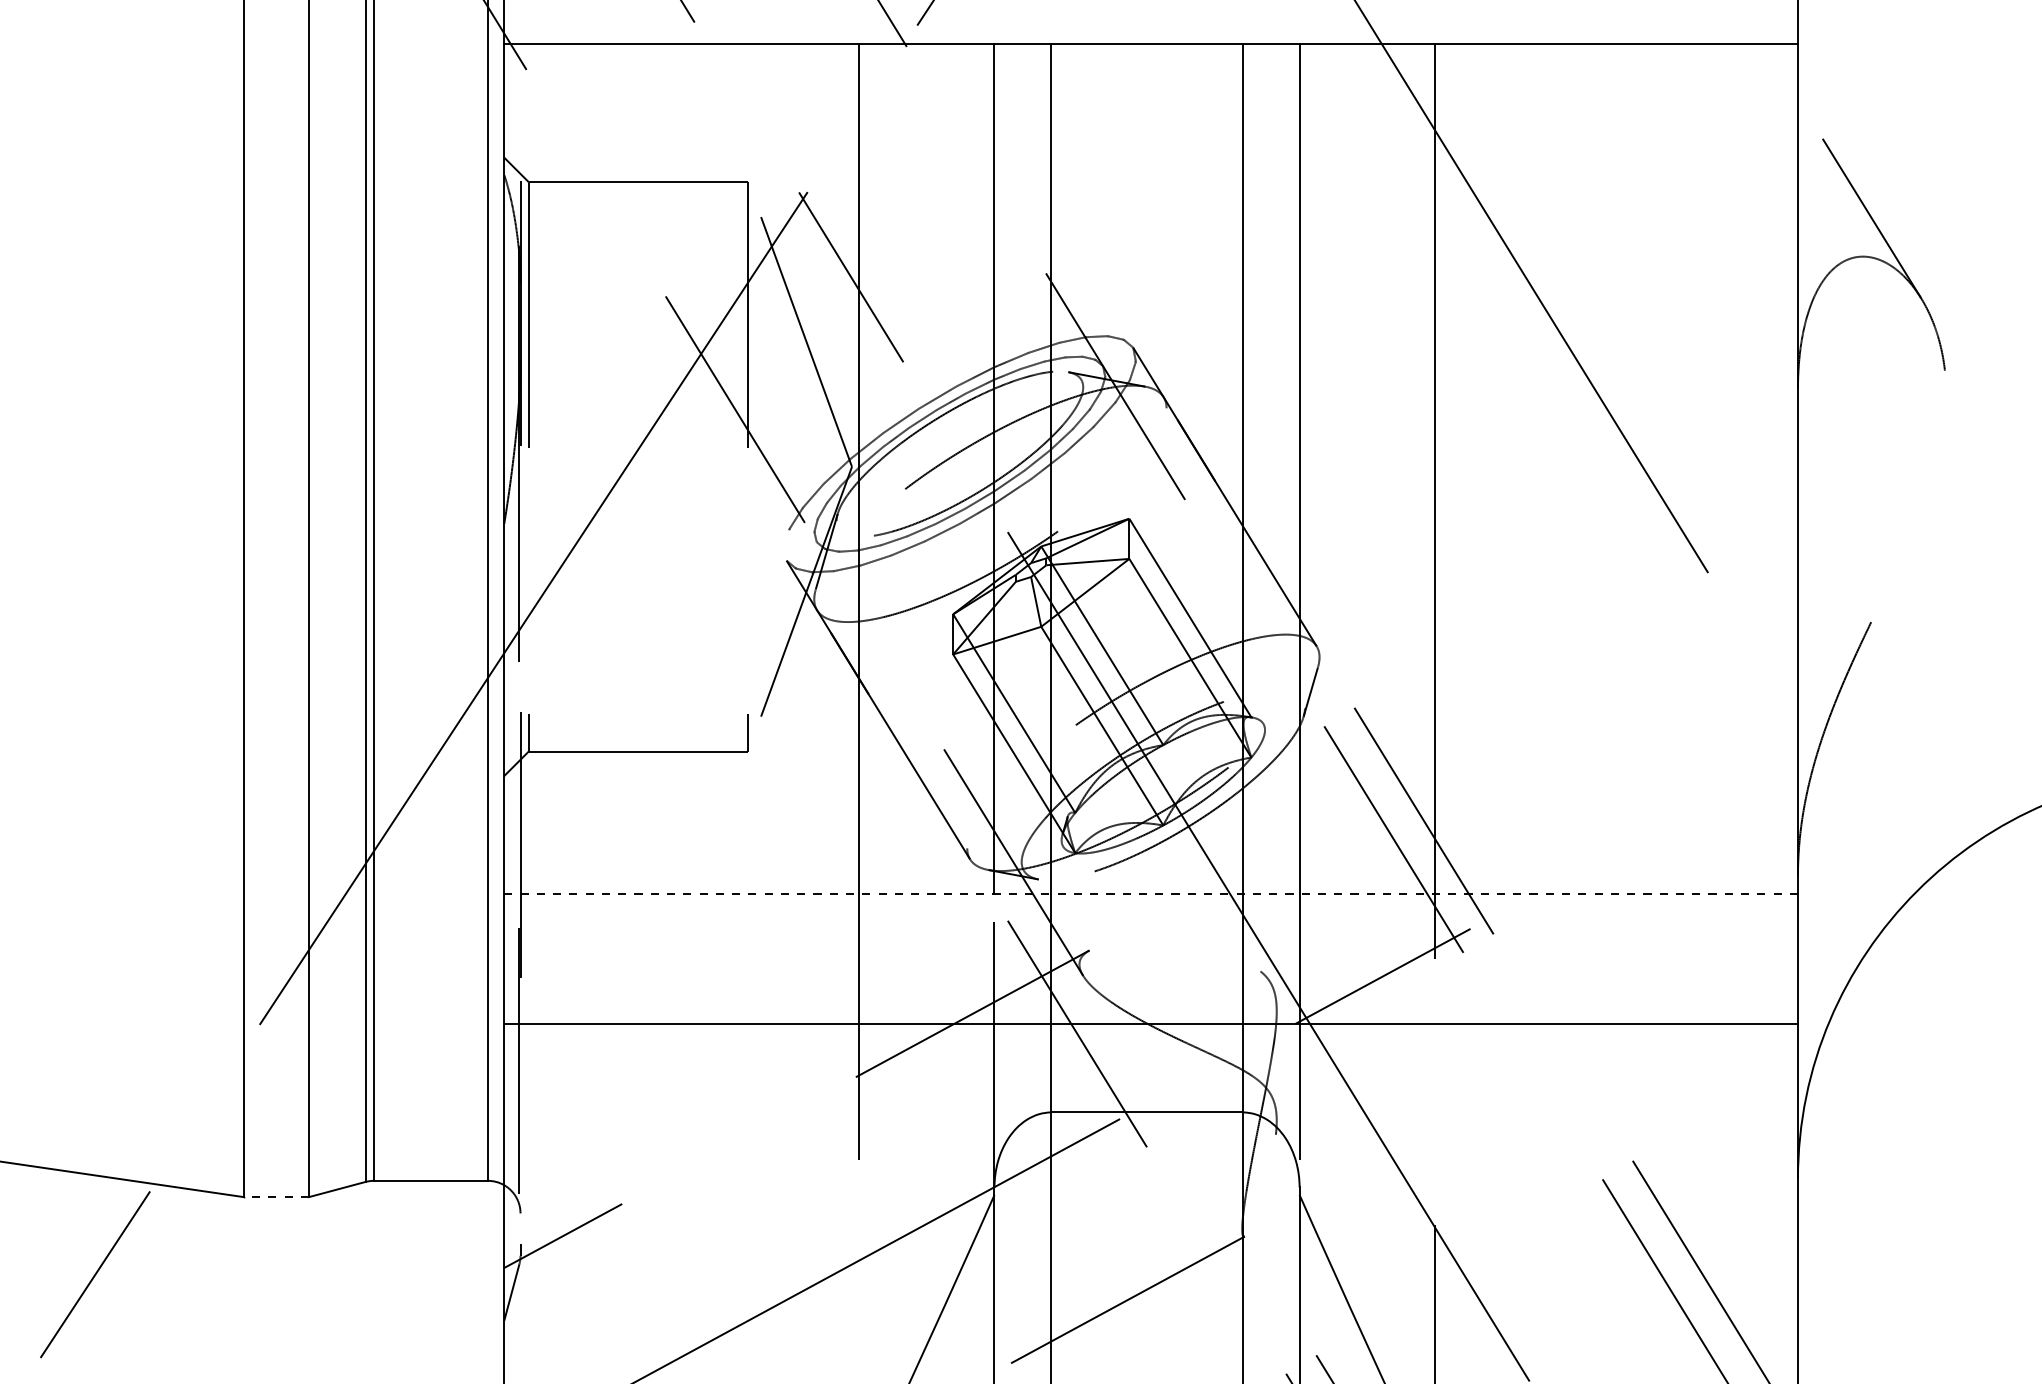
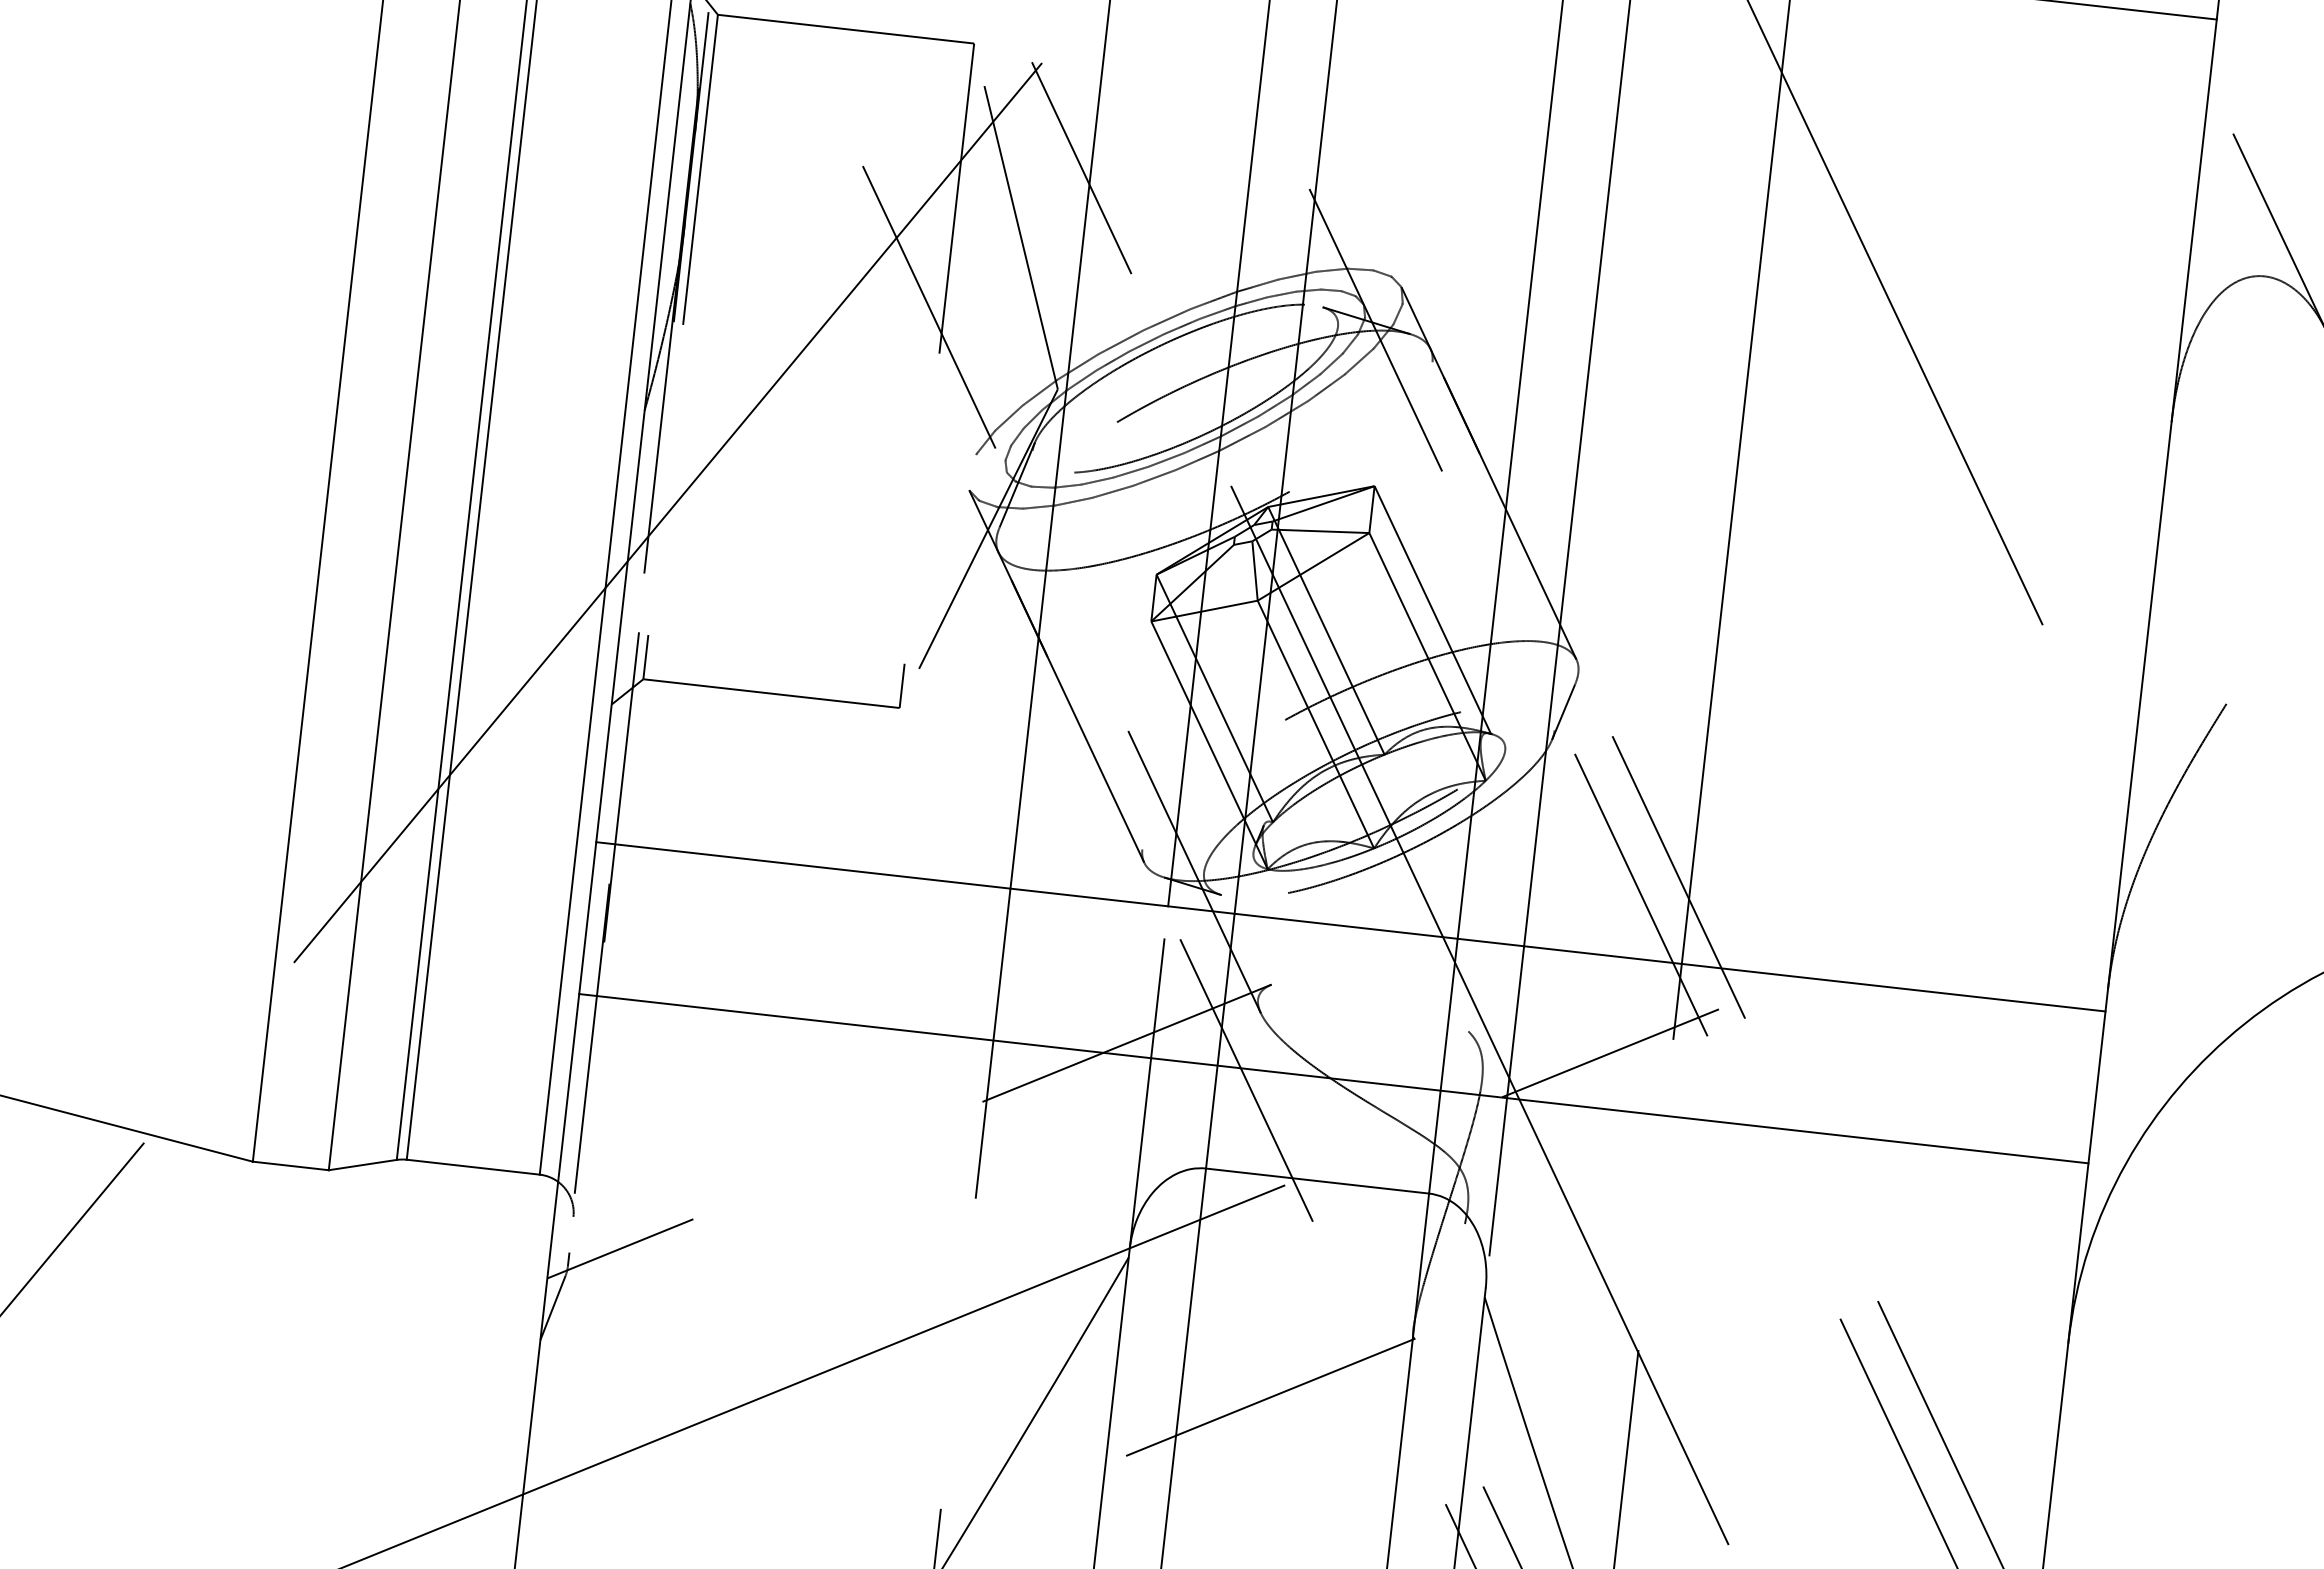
line: (1151, 894) -> (1351, 927), dashed -> solid
line: (276, 1197) -> (290, 1166), dashed -> solid

